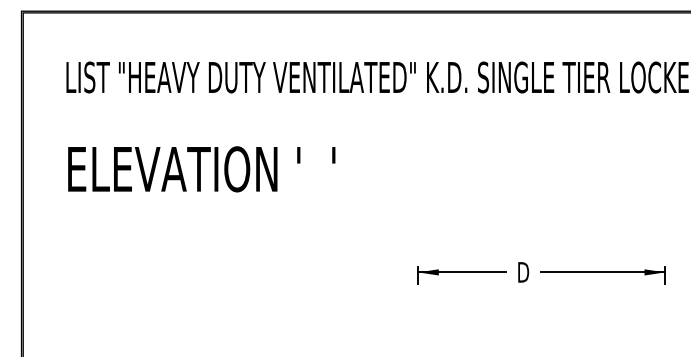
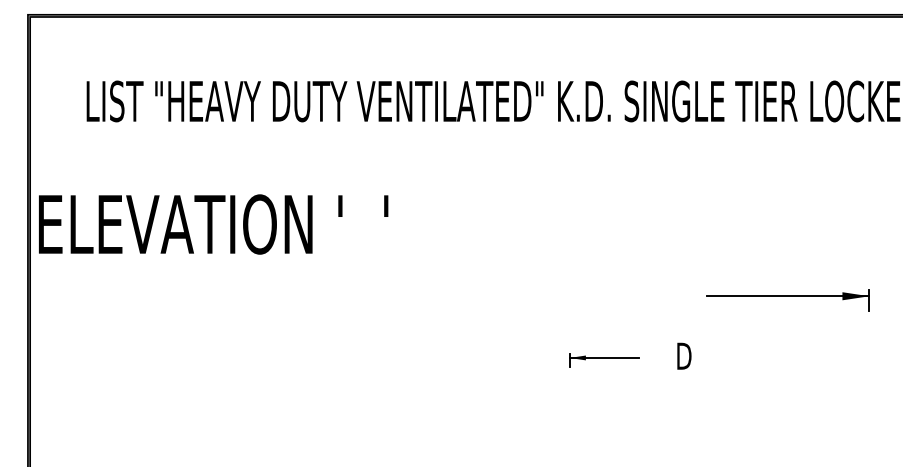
text: (201, 169) -> (213, 224), moved
part: (462, 275) -> (604, 360), size x0.6
part: (602, 275) -> (787, 300), moved

